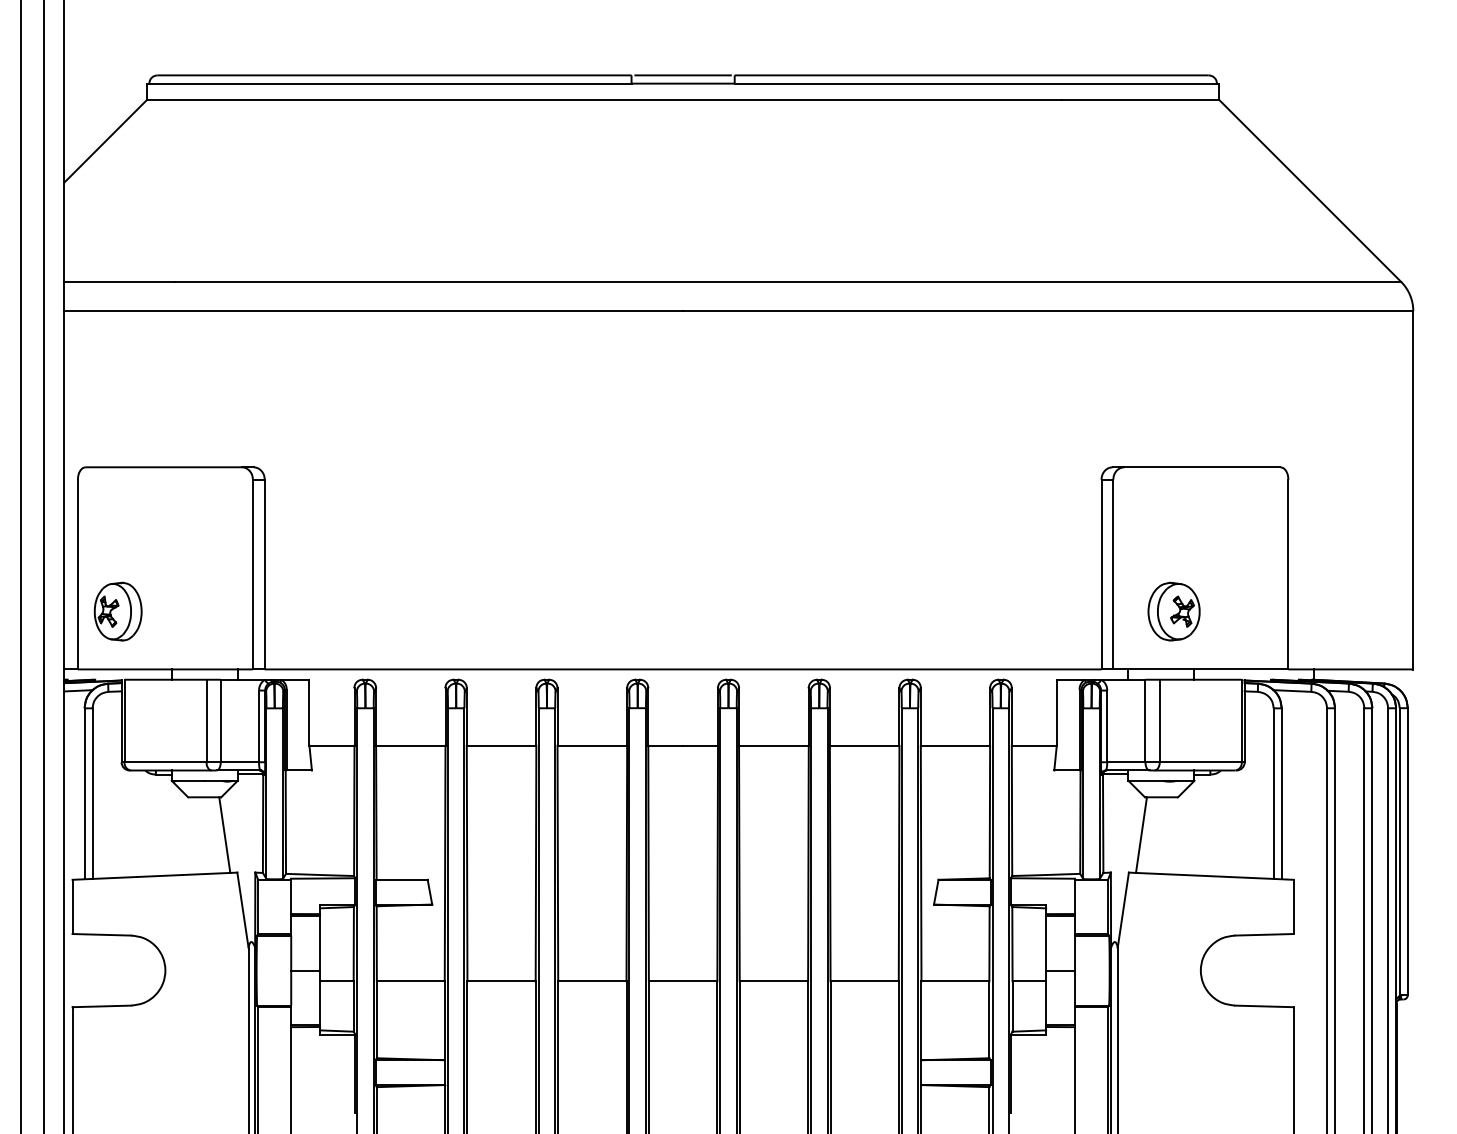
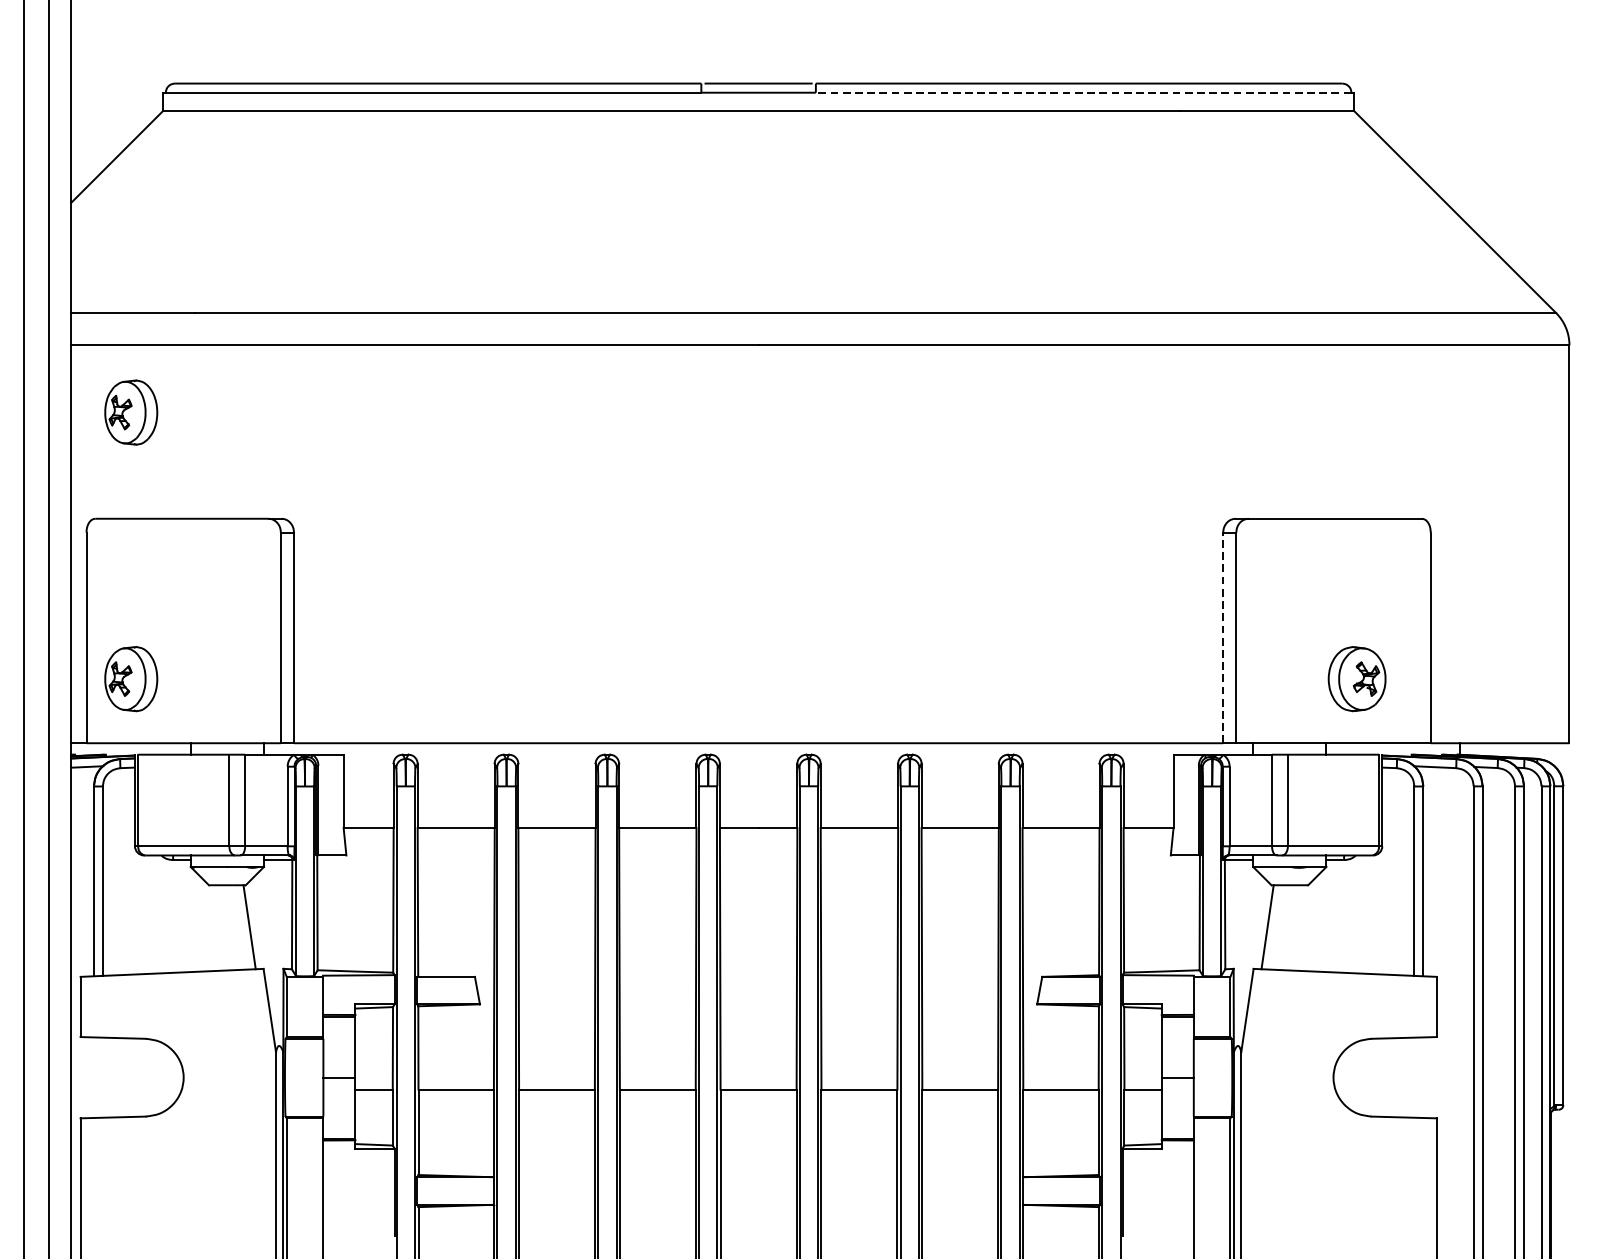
line: (975, 83) -> (1083, 92), solid -> dashed
part: (117, 371) -> (130, 412), added
line: (1101, 574) -> (1223, 637), solid -> dashed
part: (1173, 611) -> (1356, 678), moved

